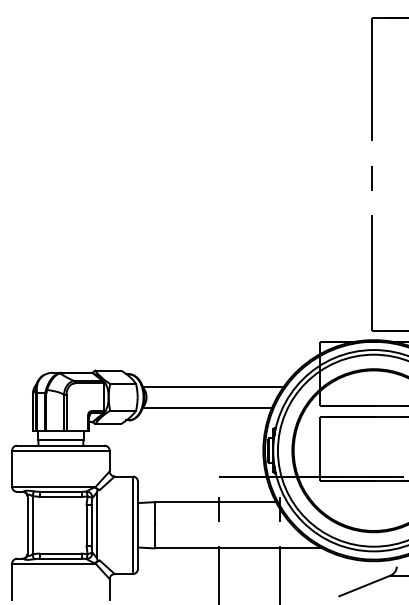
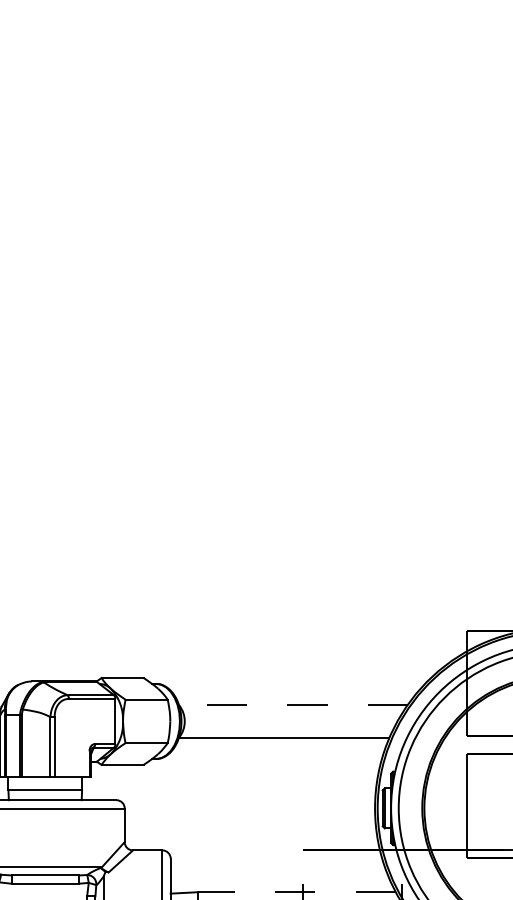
line: (212, 387) -> (292, 705), solid -> dashed
line: (215, 502) -> (297, 892), solid -> dashed

